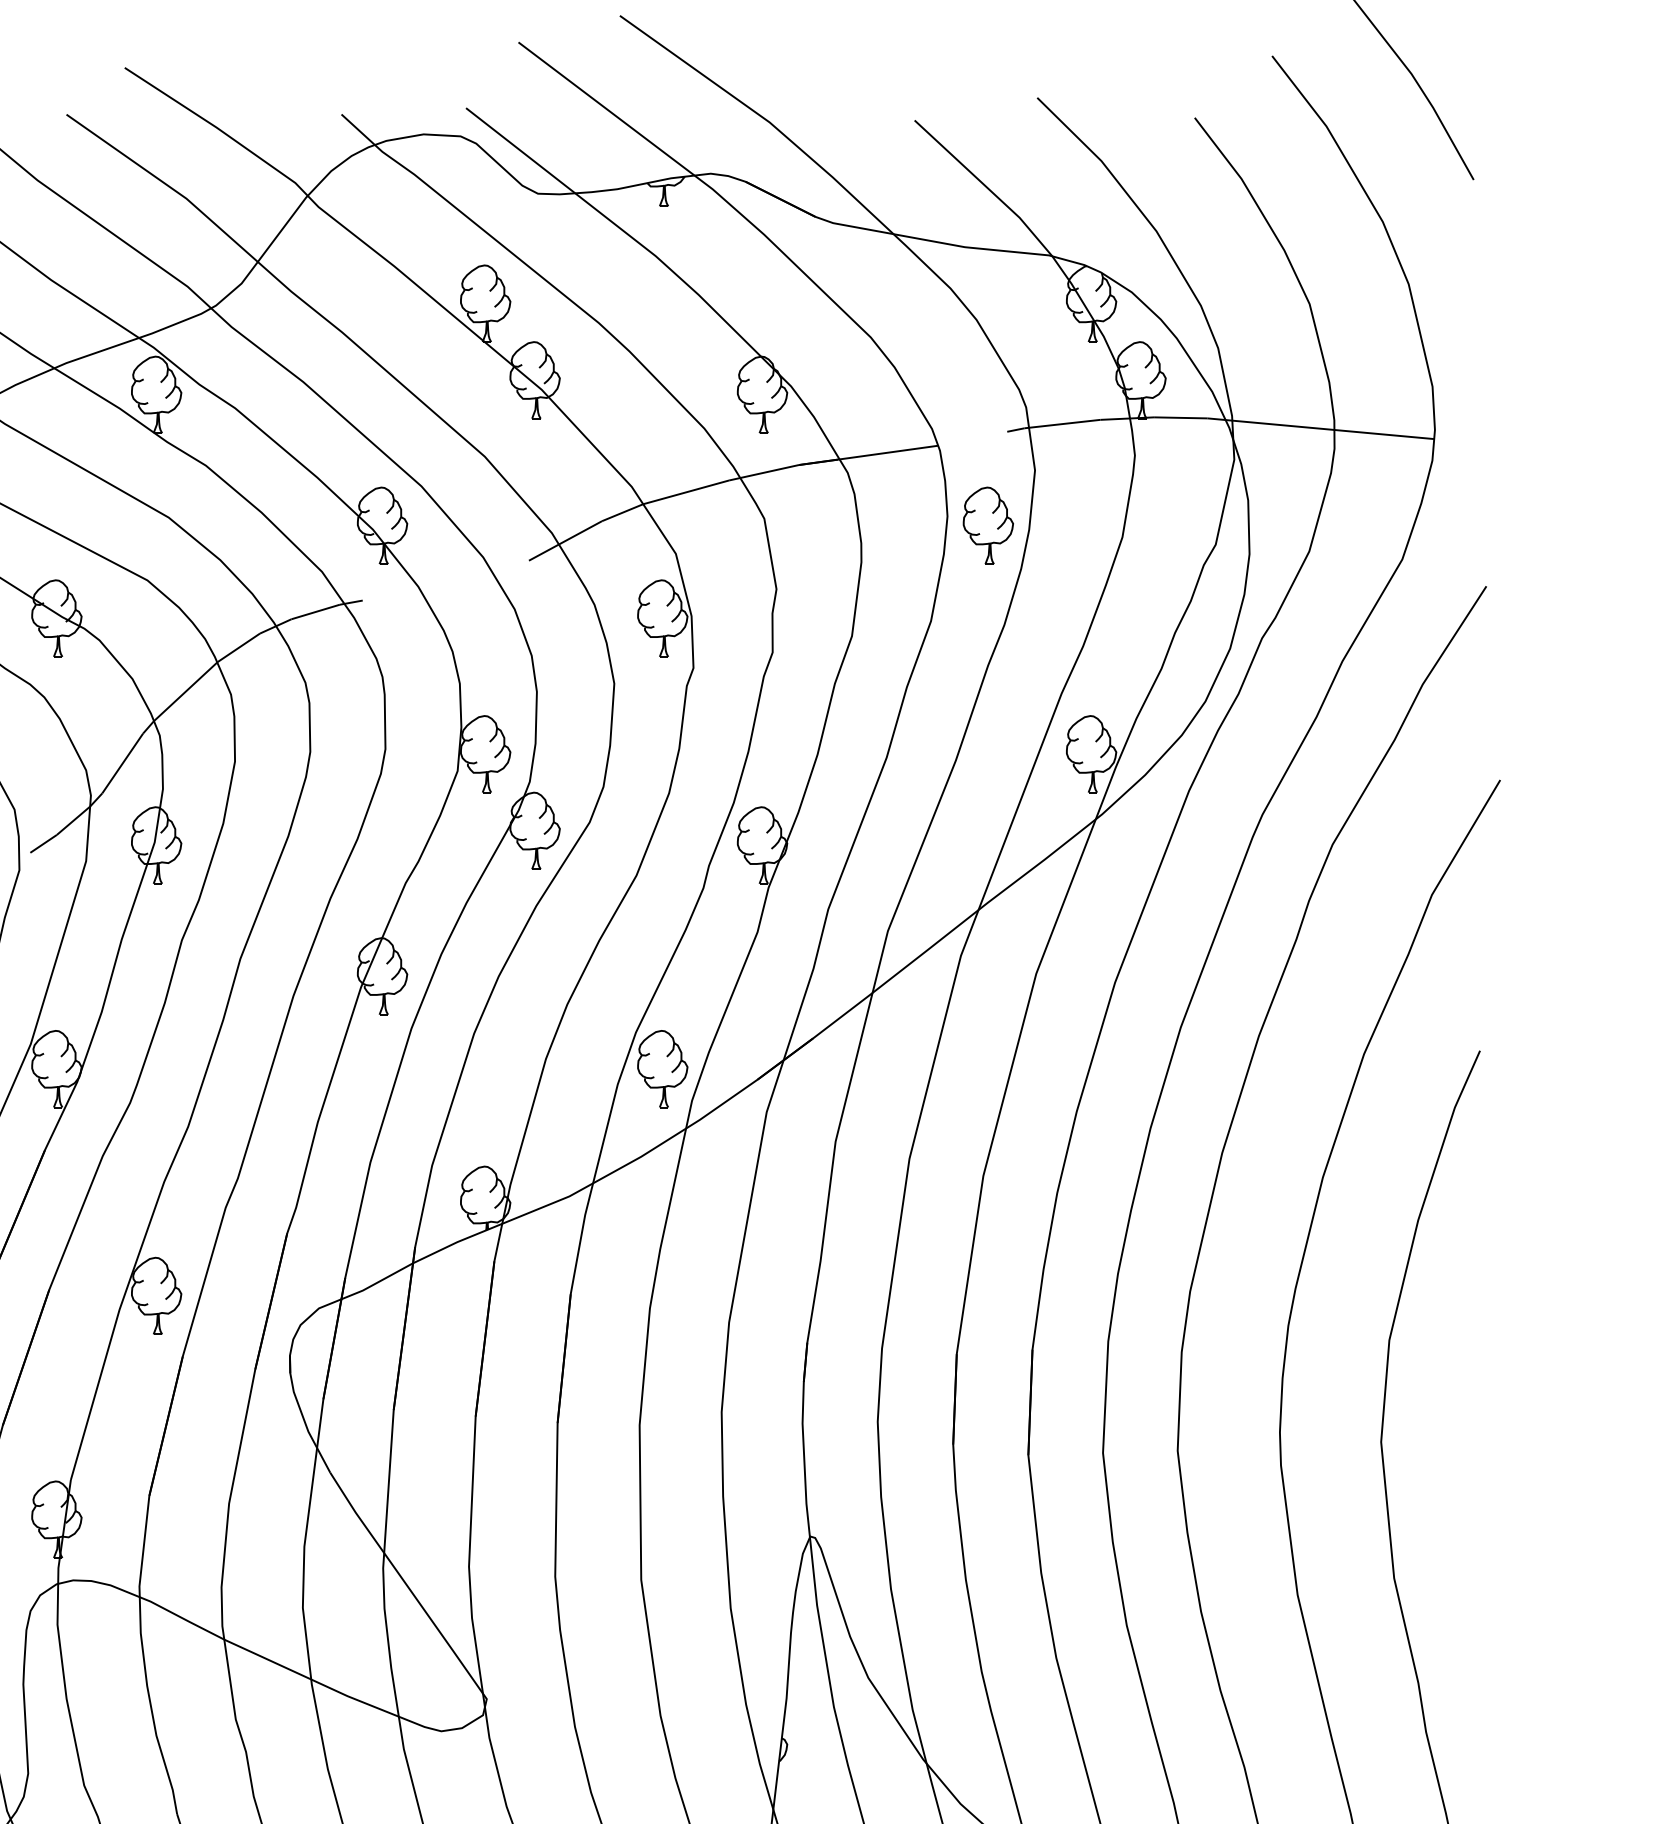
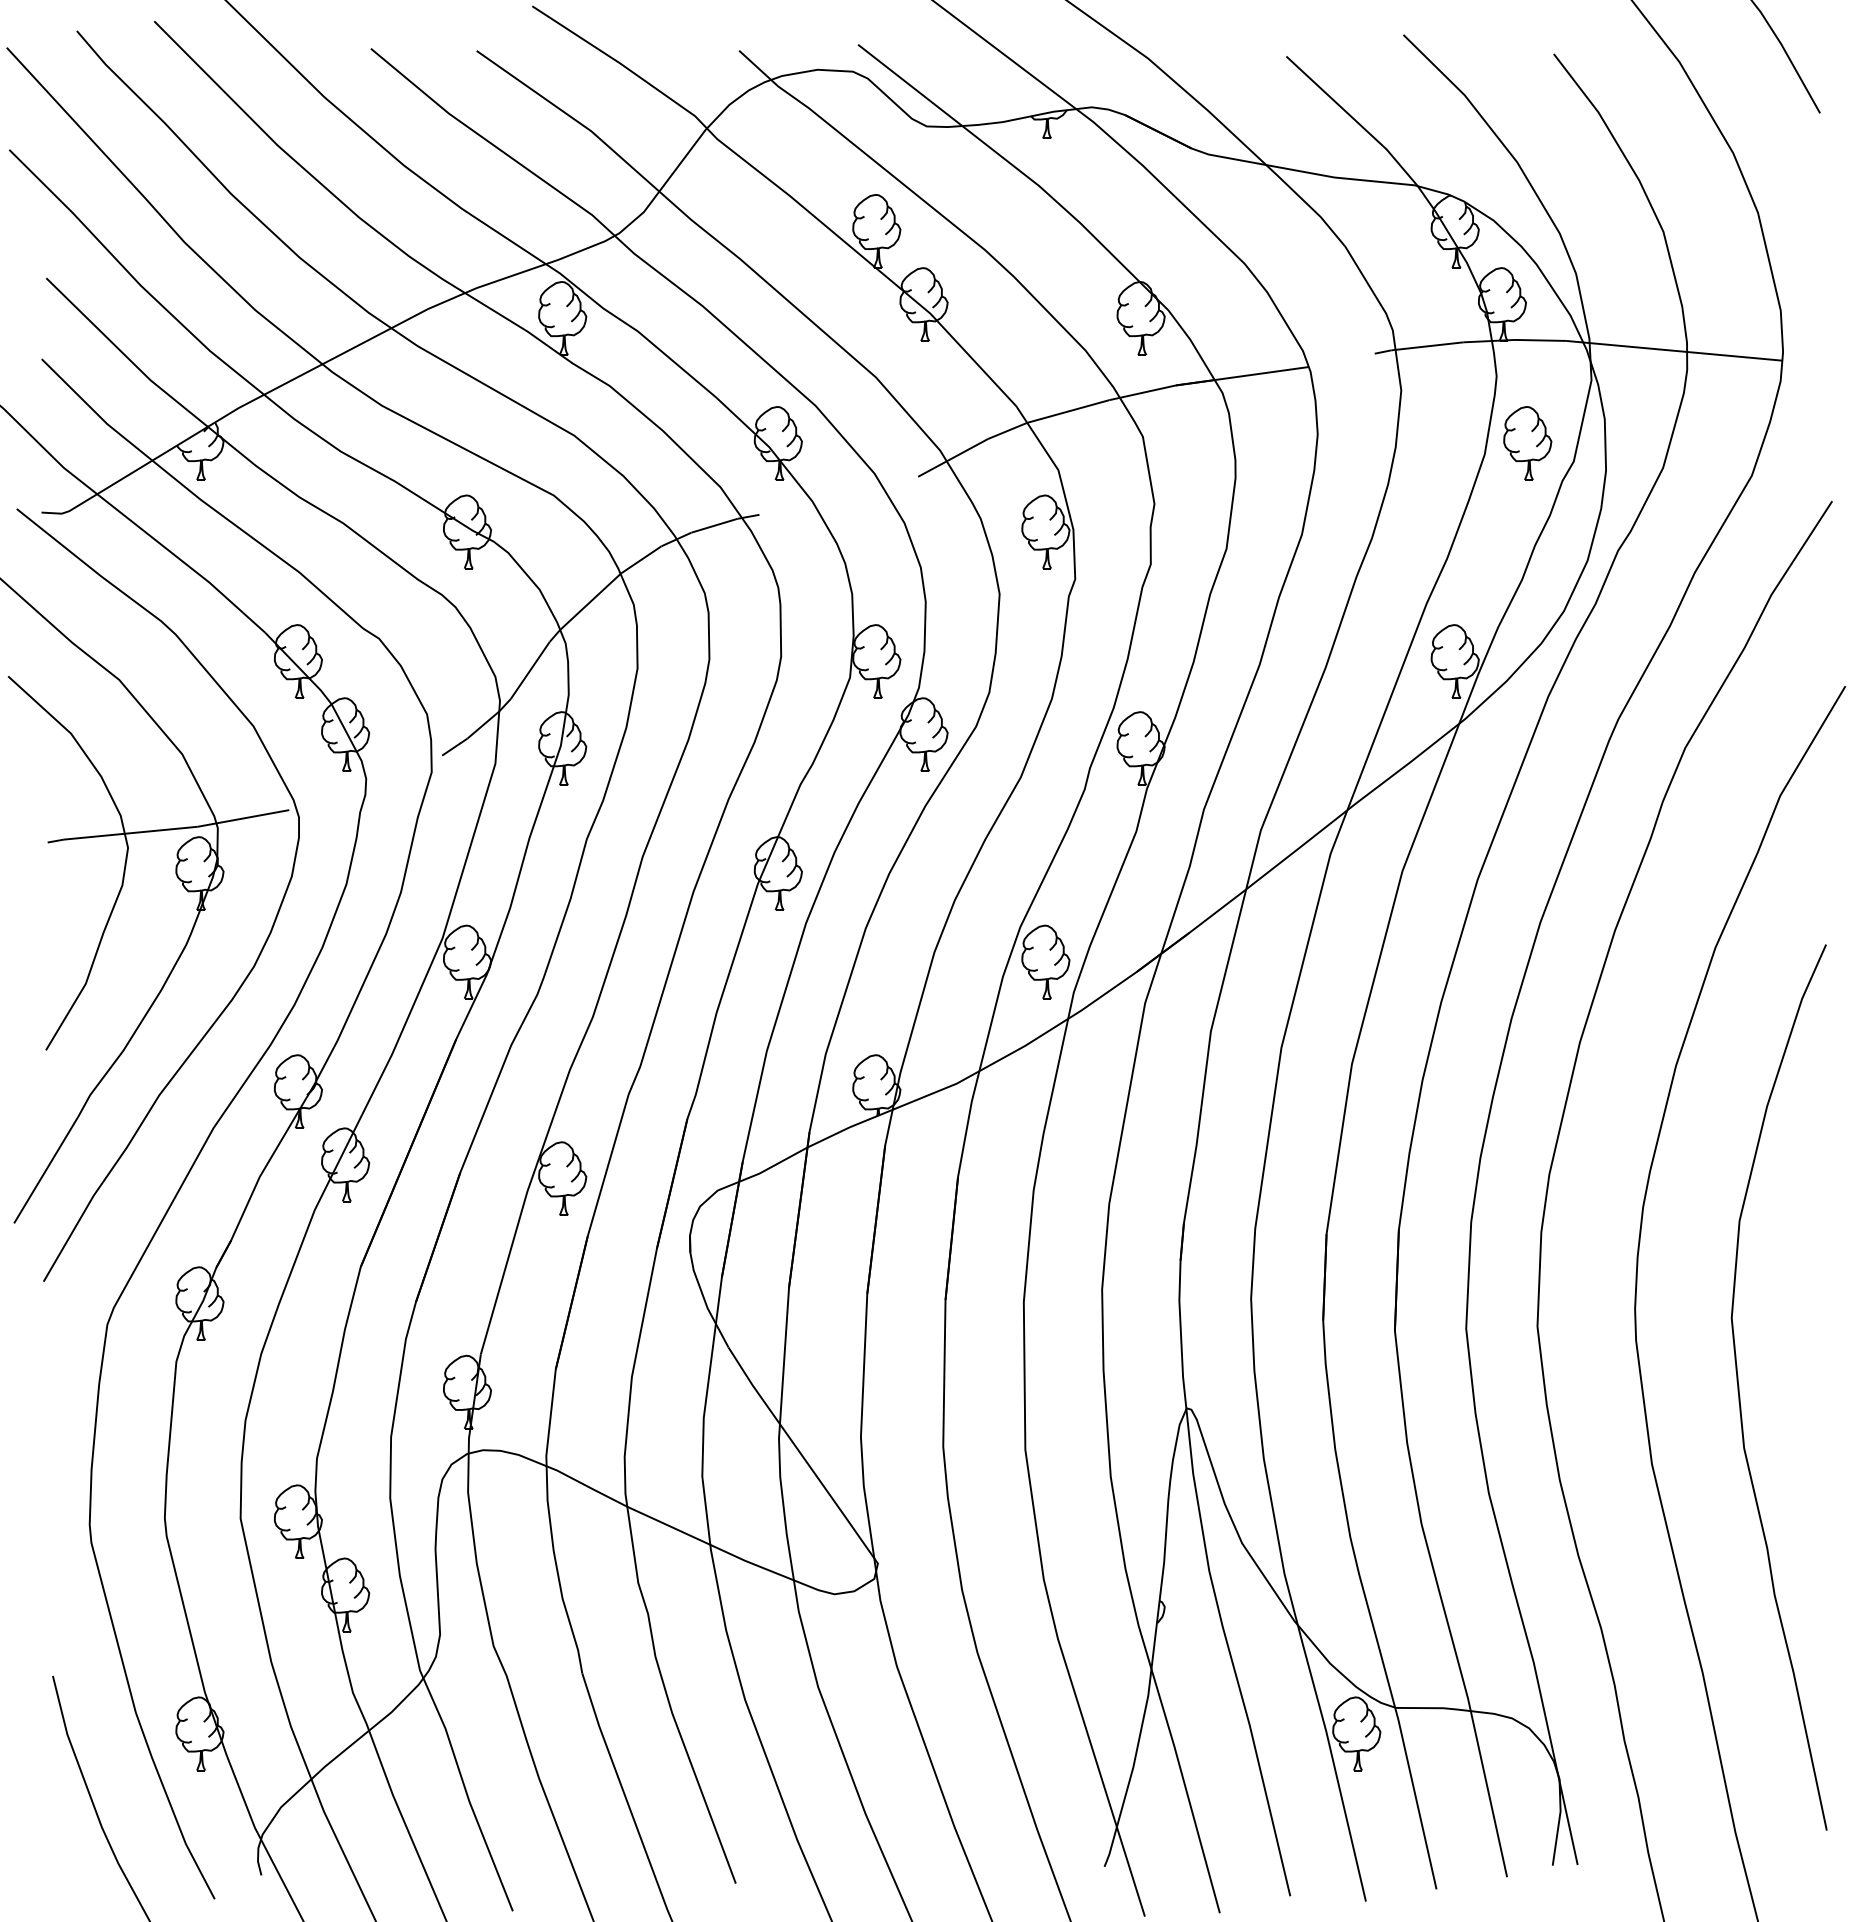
part: (988, 525) -> (1527, 443), moved

